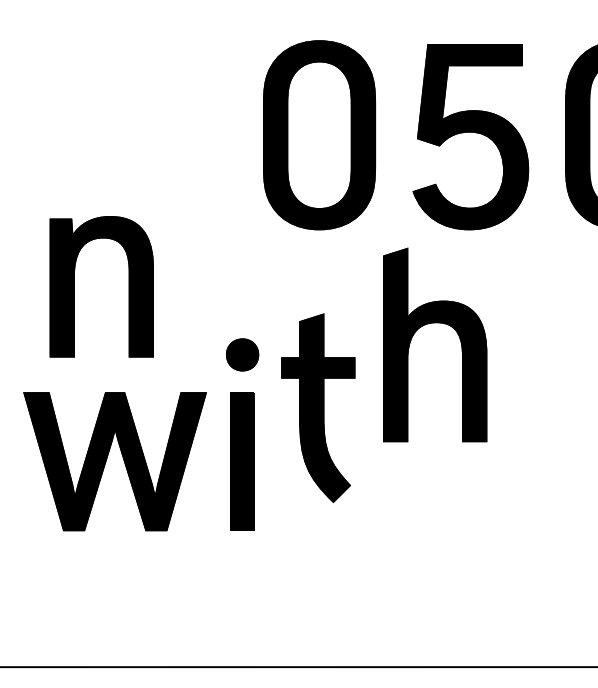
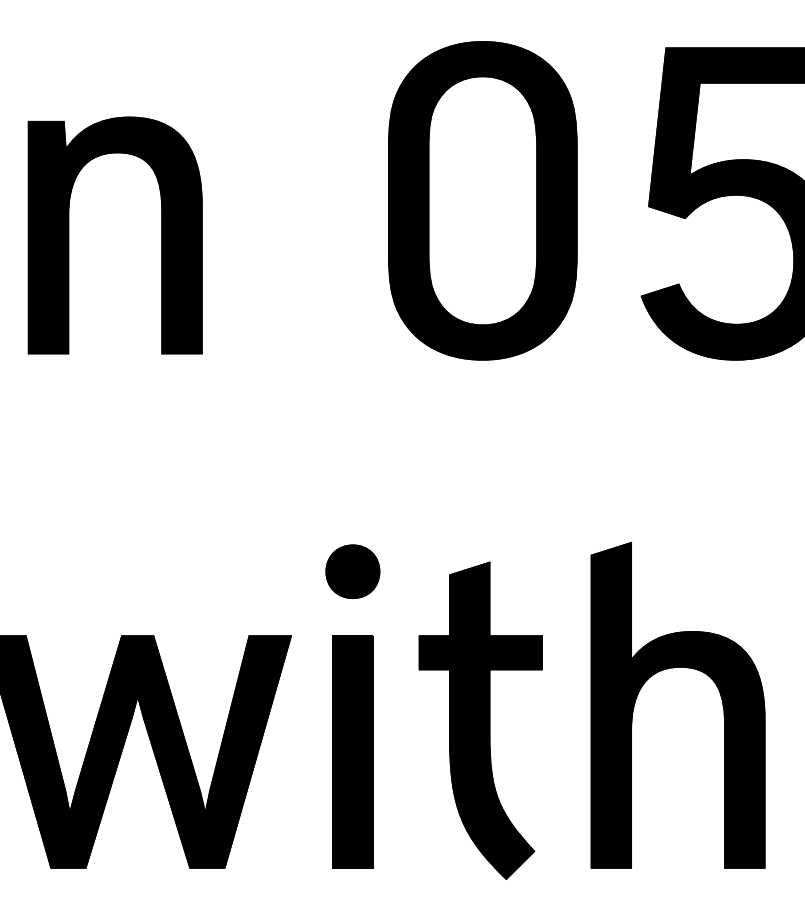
part: (74, 286) -> (69, 235), moved
part: (435, 323) -> (678, 668), moved
part: (318, 407) -> (481, 719), moved

